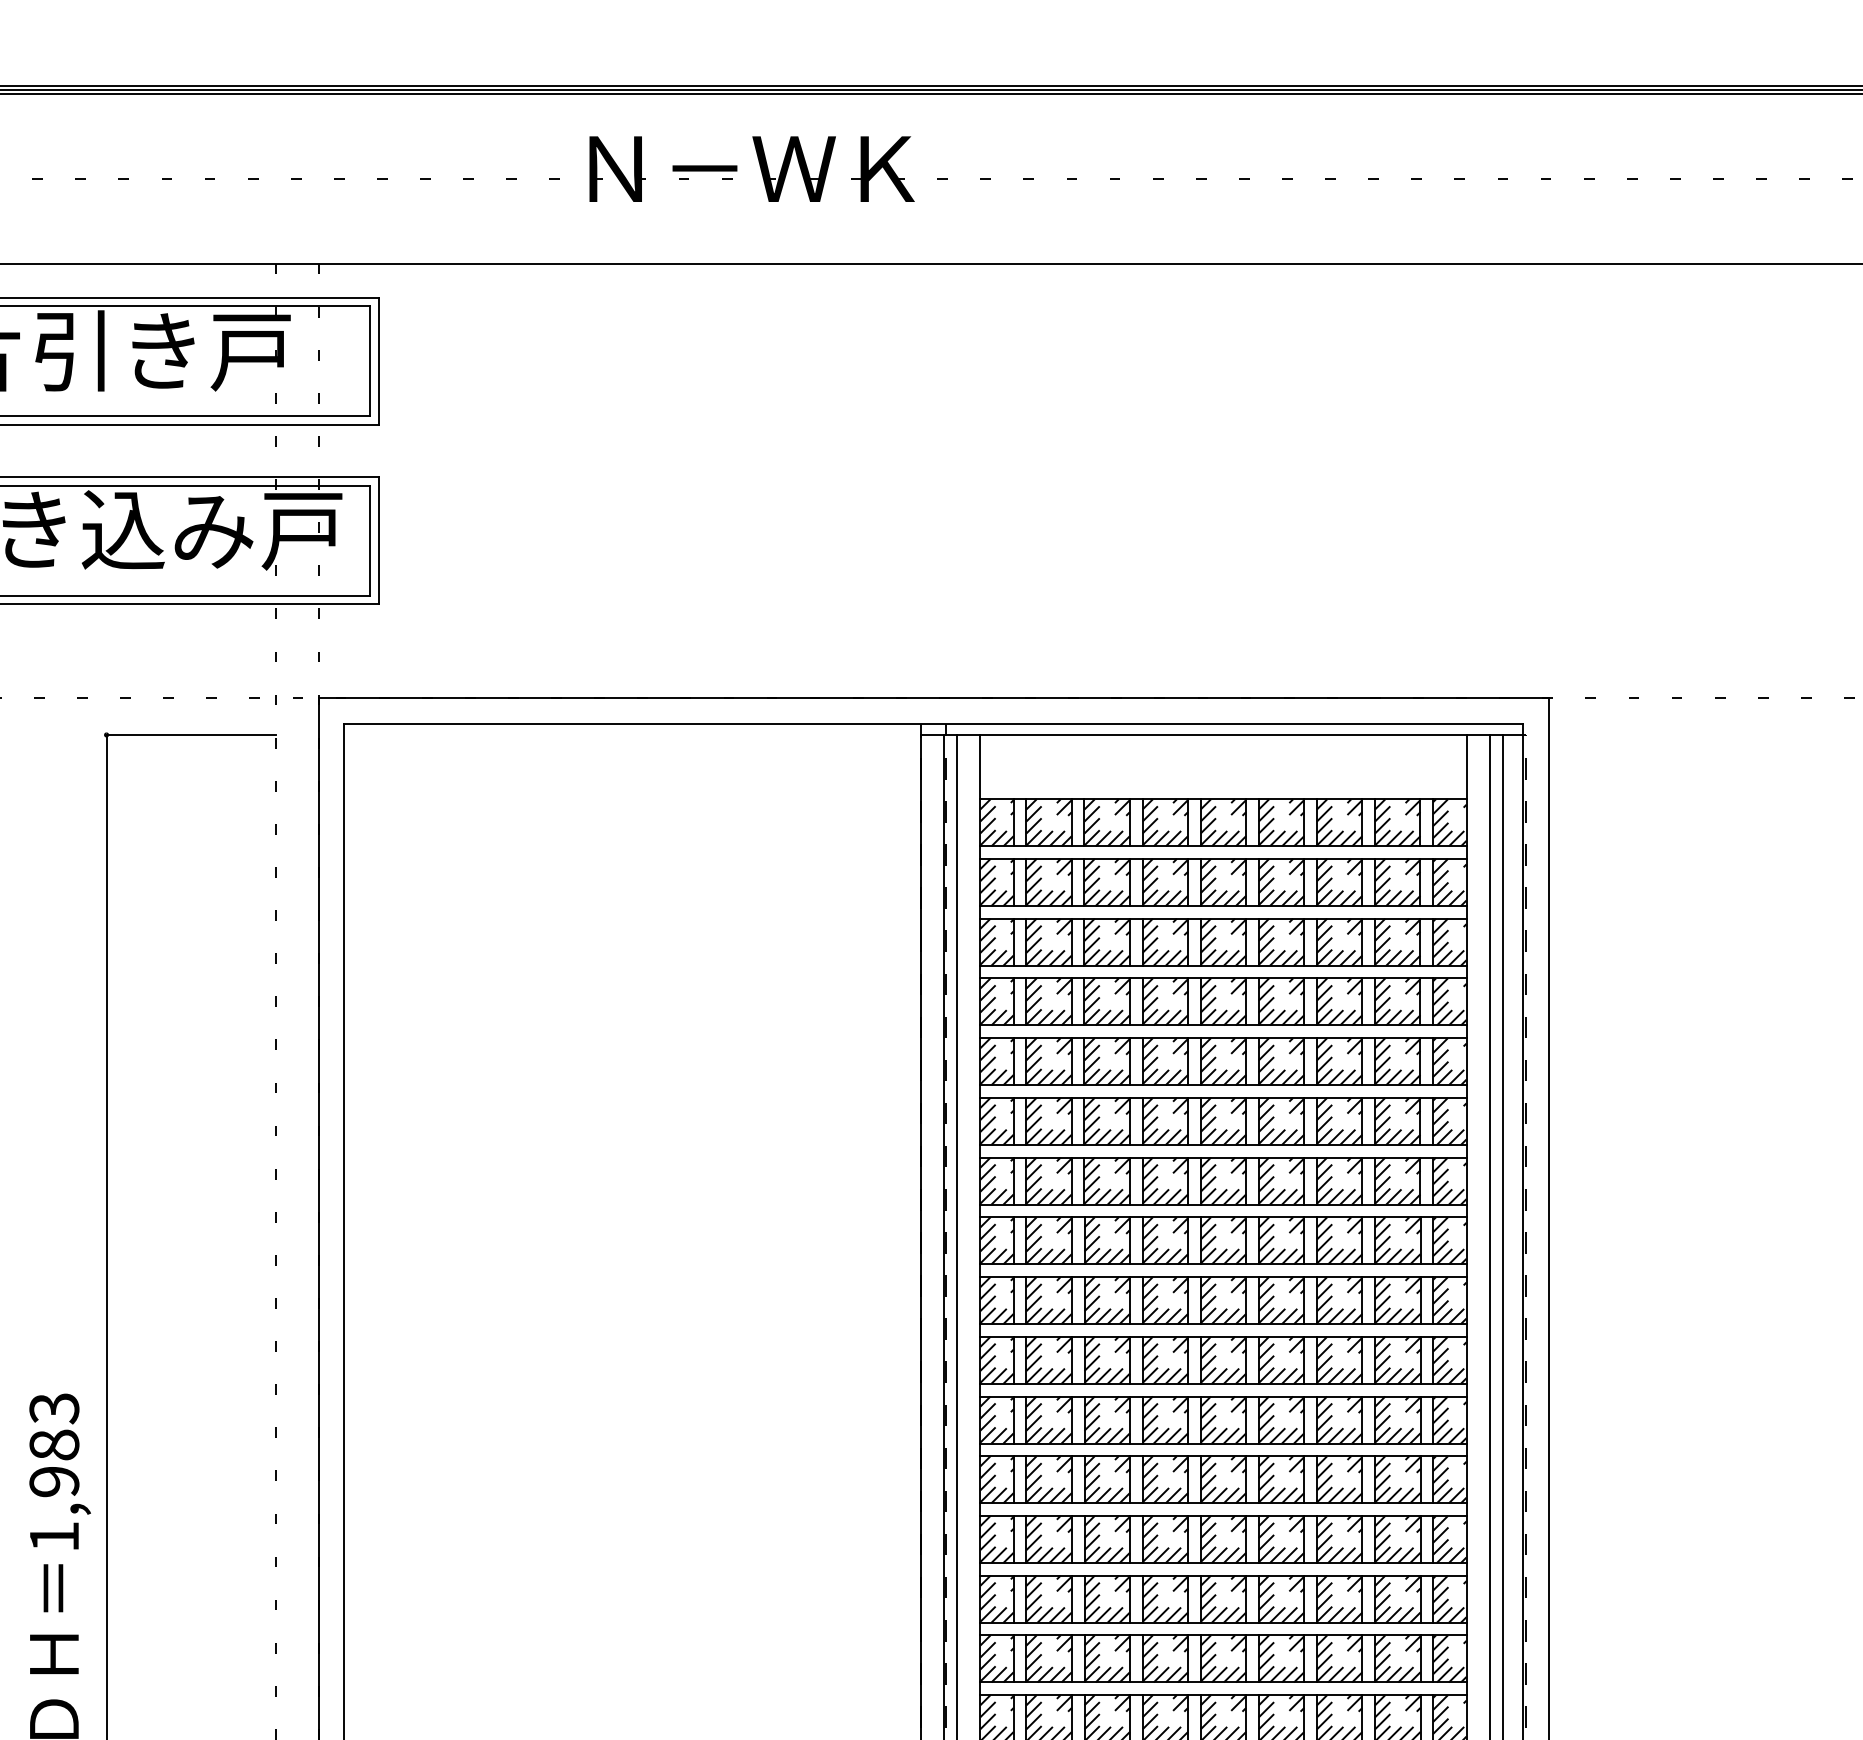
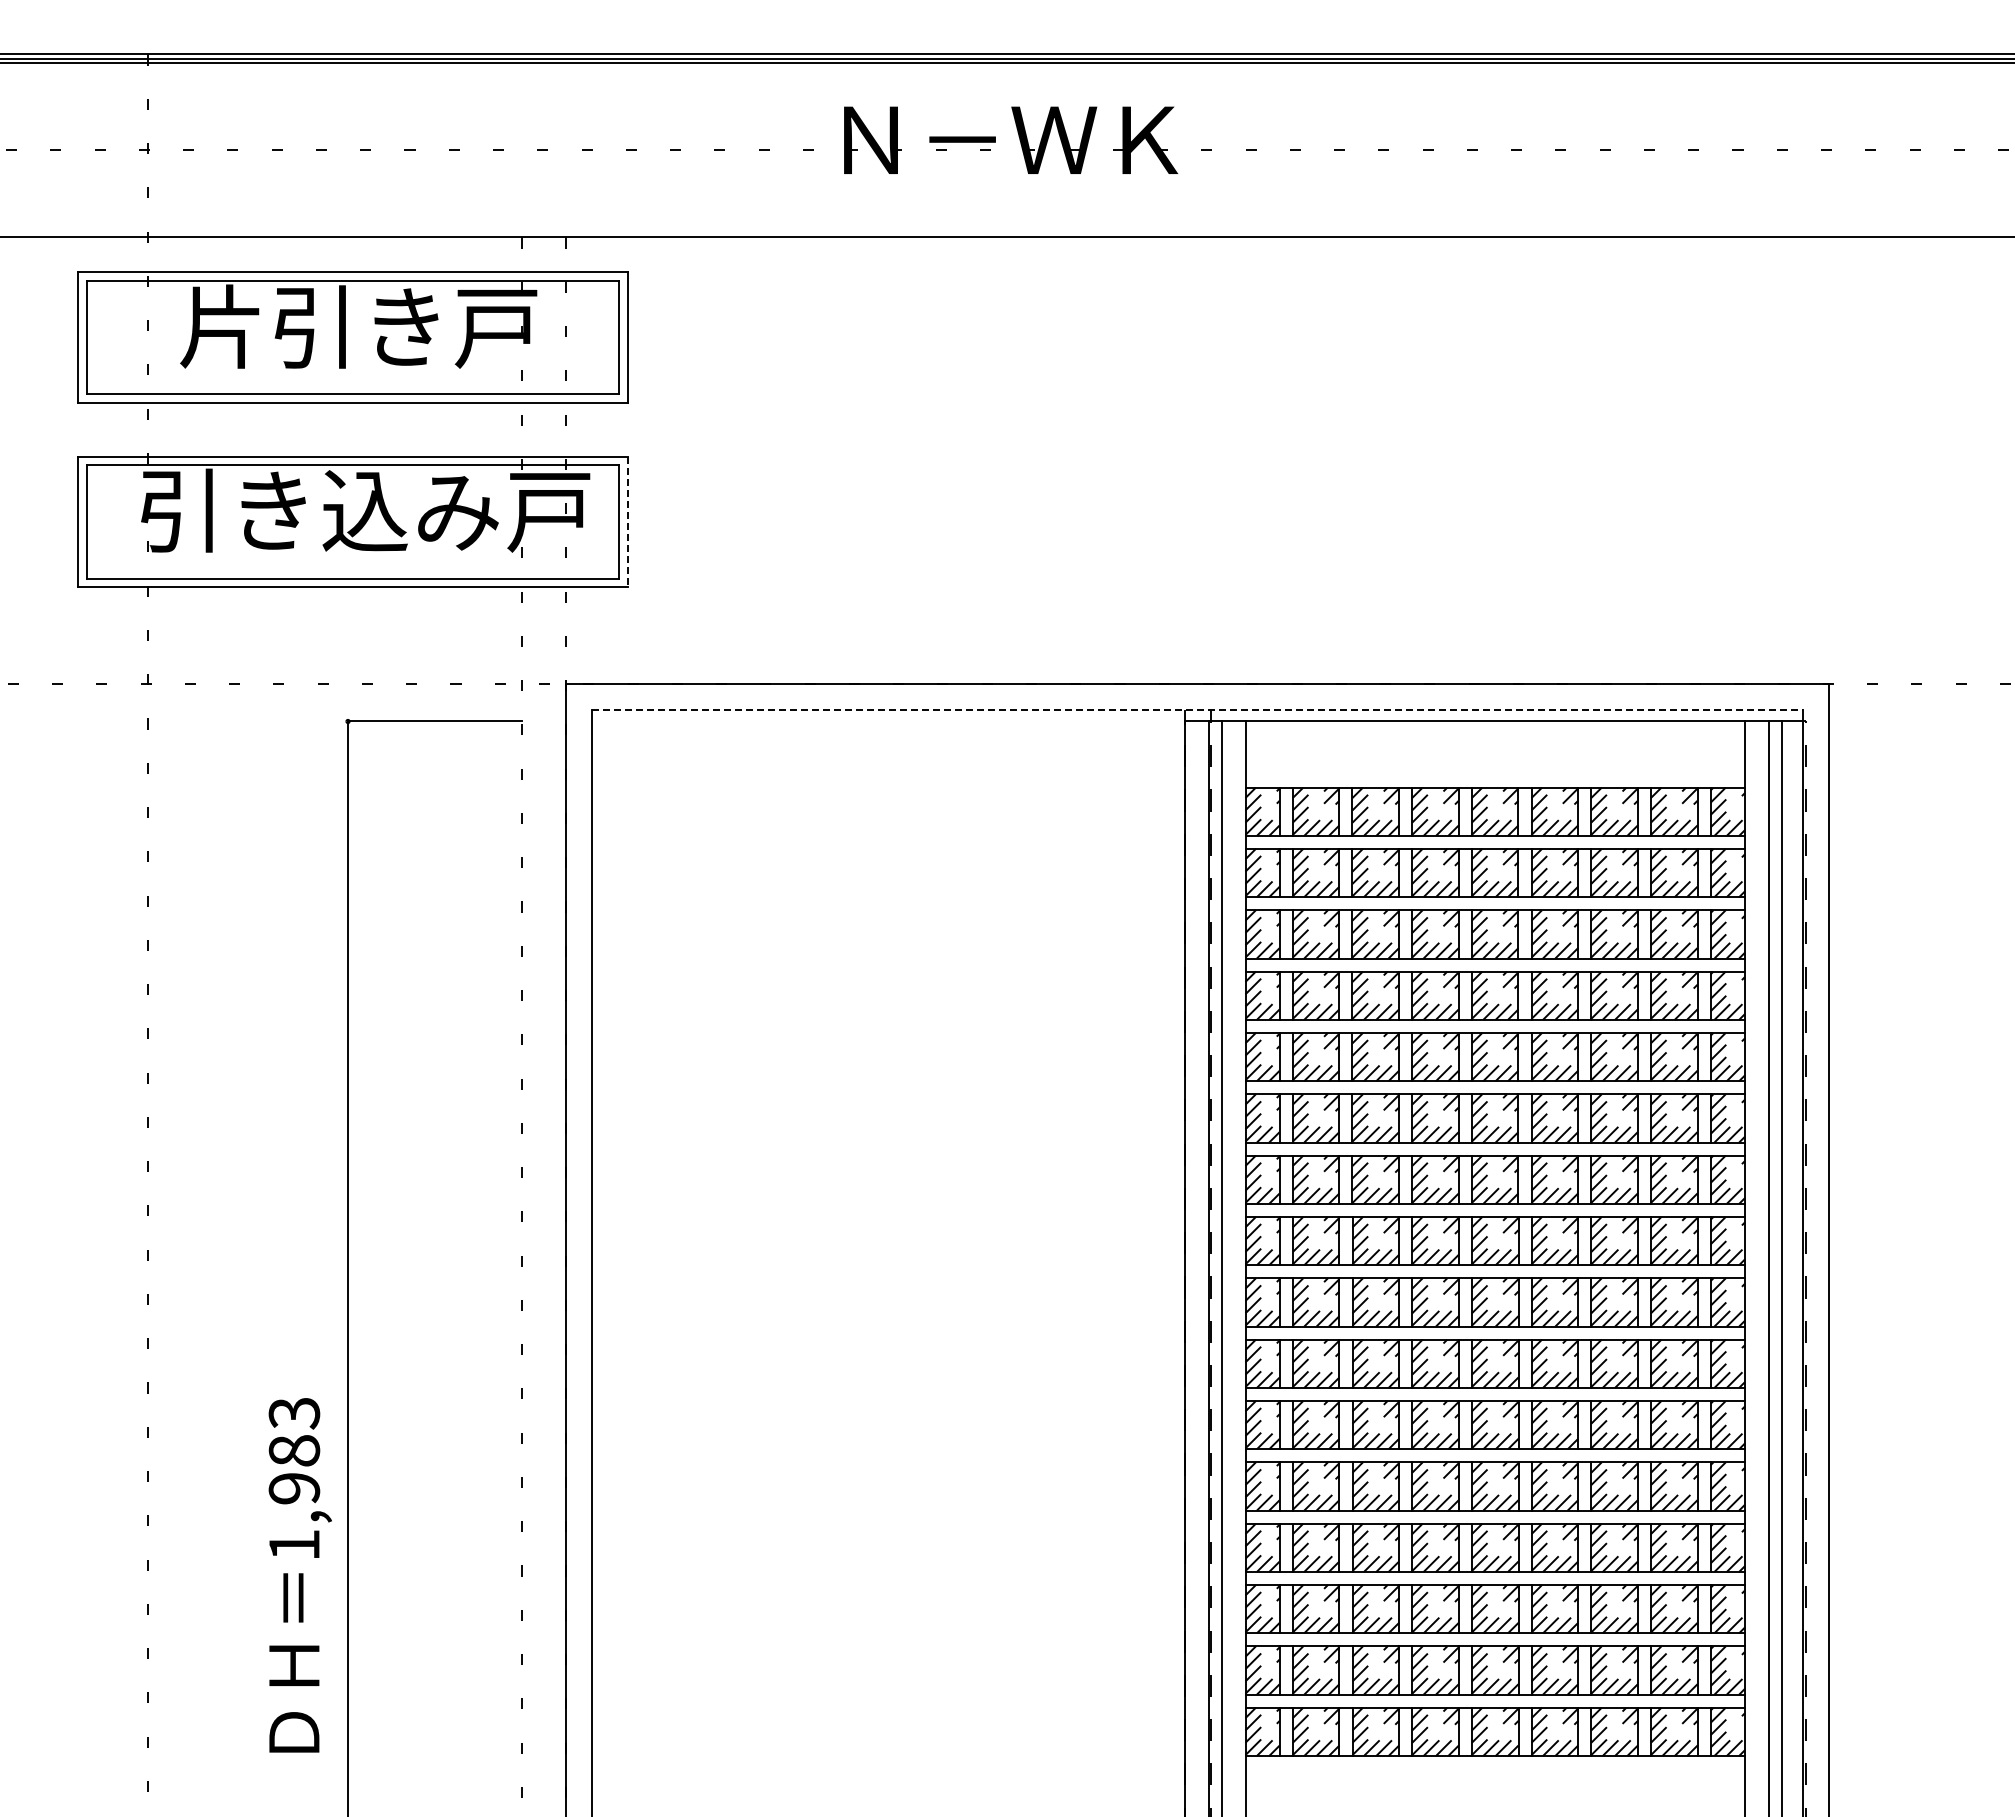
line: (378, 541) -> (627, 522), solid -> dashed
line: (933, 723) -> (1197, 709), solid -> dashed

